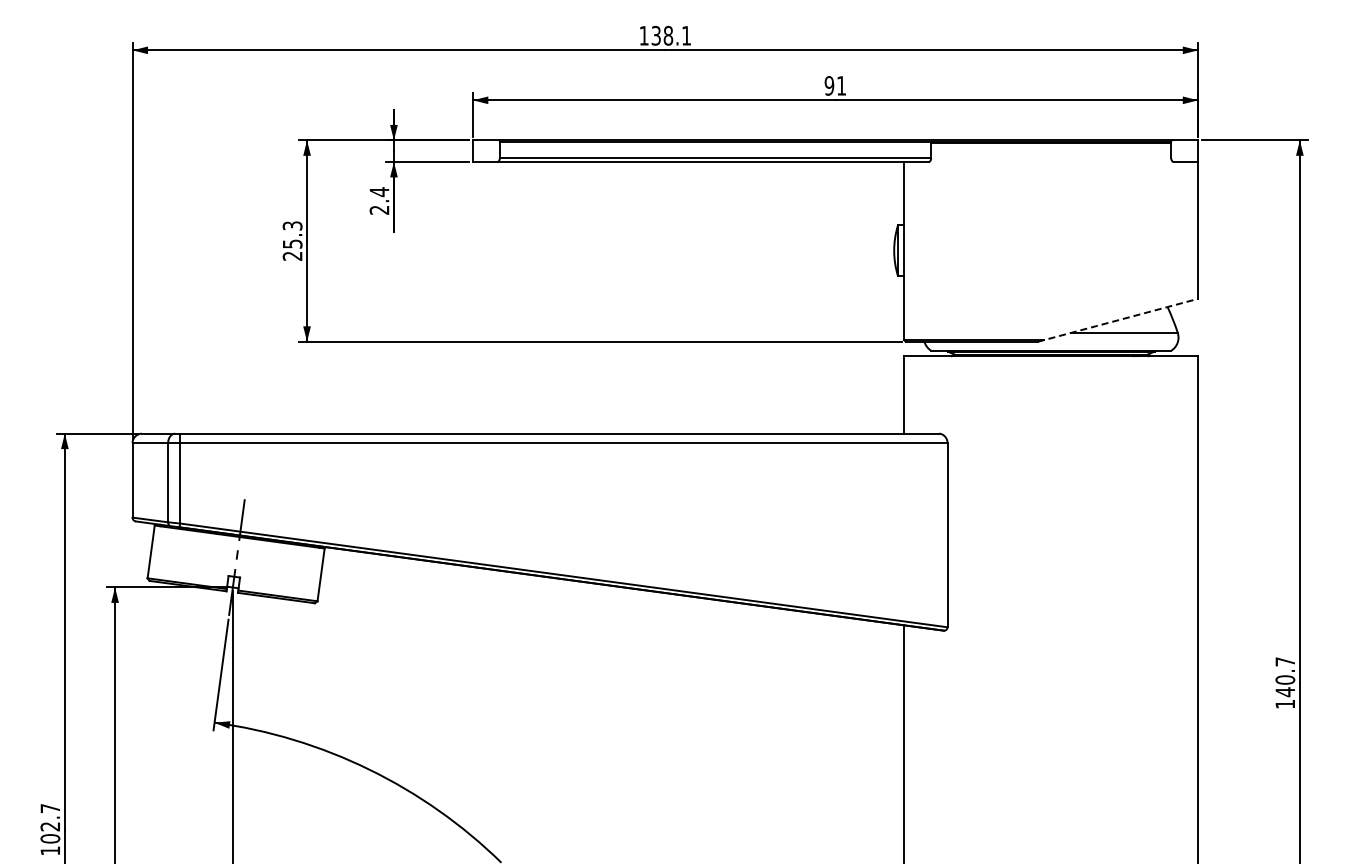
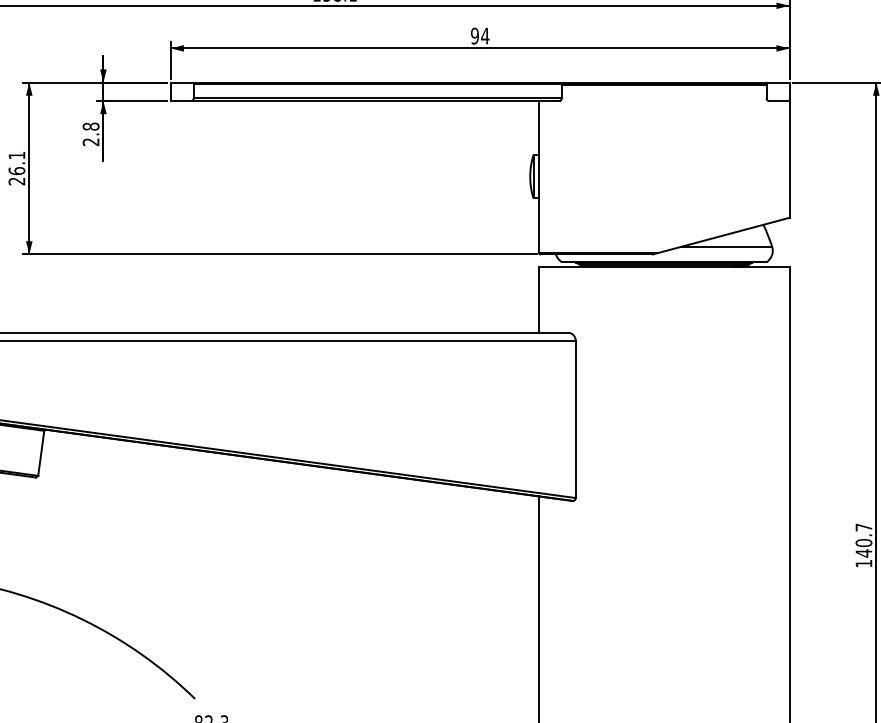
text: (841, 85) -> (485, 35), 91 -> 94
text: (379, 192) -> (91, 127), 2.4 -> 2.8
text: (292, 234) -> (16, 162), 25.3 -> 26.1
line: (1118, 320) -> (721, 236), dashed -> solid

